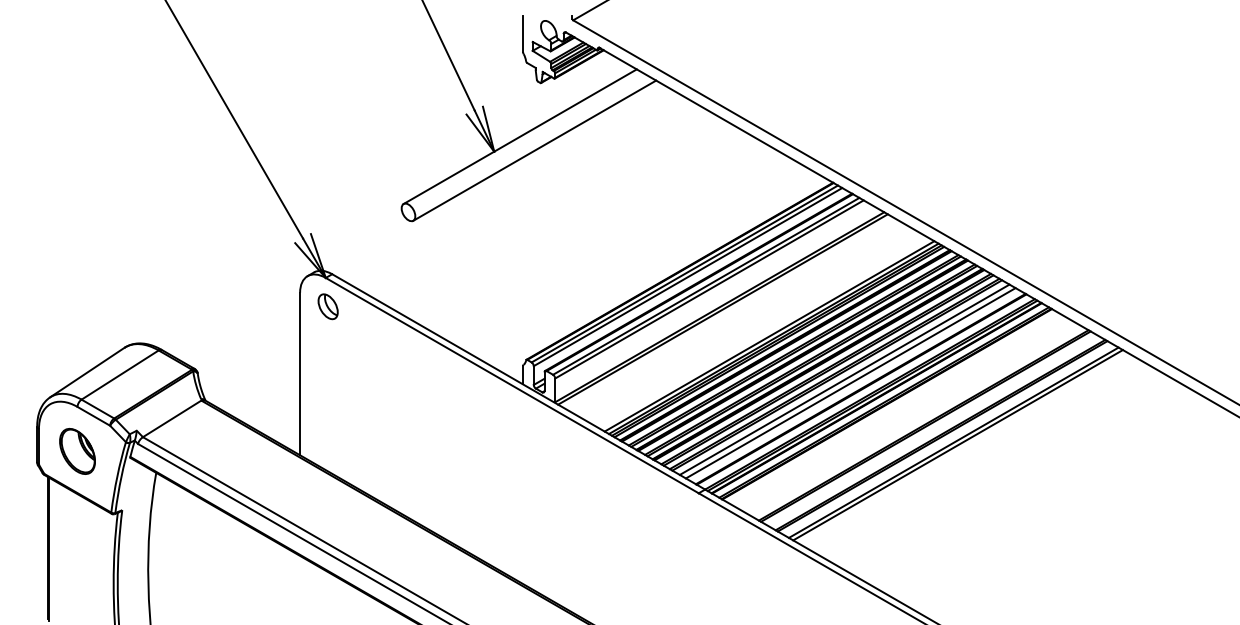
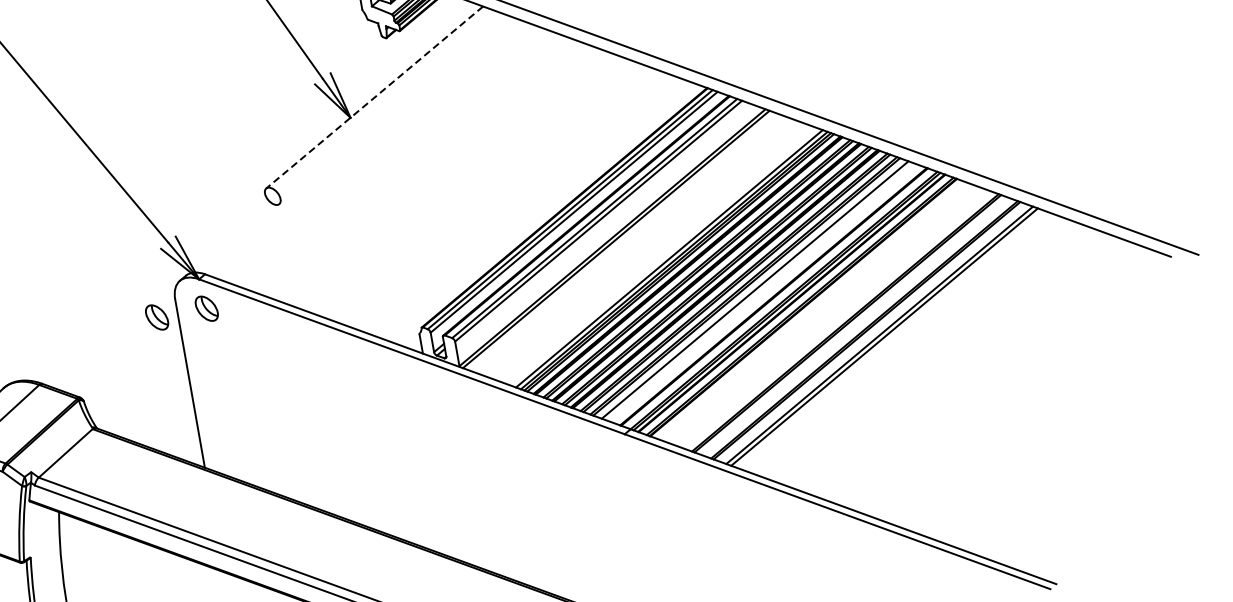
line: (520, 136) -> (374, 97), solid -> dashed
line: (534, 150) -> (392, 109), removed
part: (279, 306) -> (156, 317), added
line: (850, 383) -> (761, 292), removed

